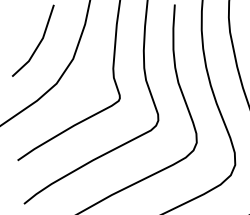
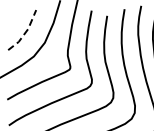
line: (38, 44) -> (25, 32), solid -> dashed

